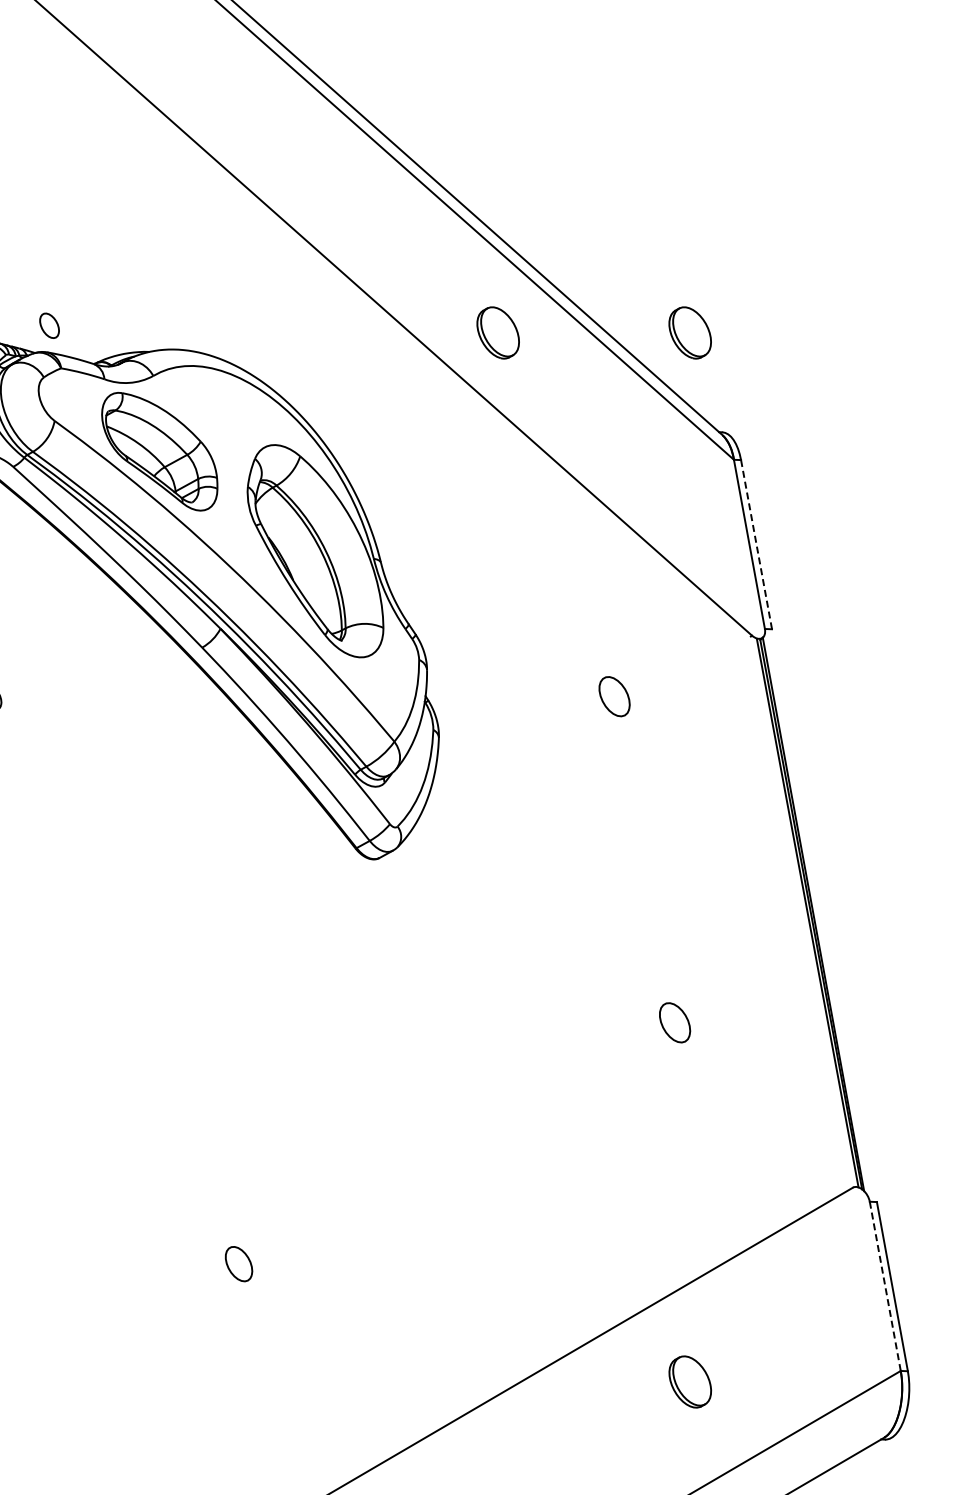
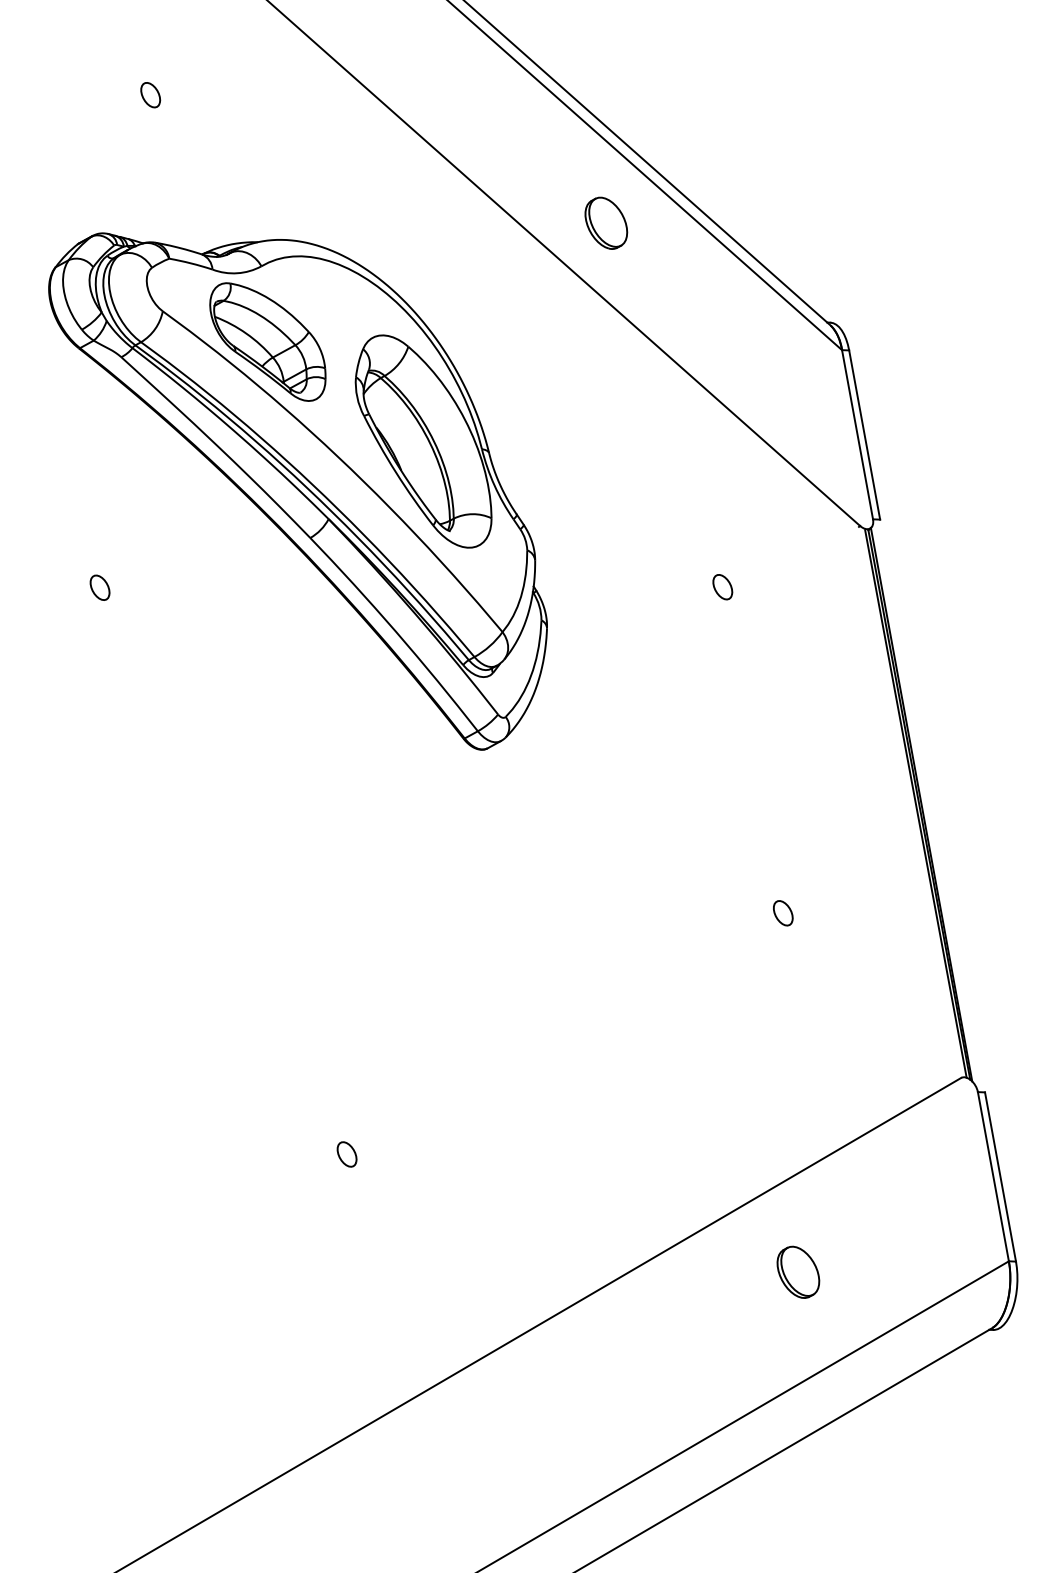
part: (49, 326) -> (150, 95), moved
part: (690, 332) -> (798, 222), removed
line: (756, 544) -> (864, 434), dashed -> solid
part: (614, 697) -> (722, 587), size x0.62
part: (675, 1023) -> (783, 913), size x0.62
part: (238, 1264) -> (346, 1154), size x0.71
line: (885, 1287) -> (993, 1177), dashed -> solid

